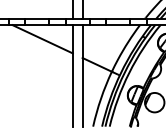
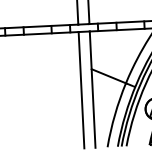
line: (42, 39) -> (44, 50), removed

